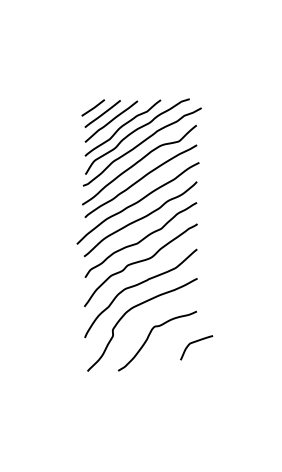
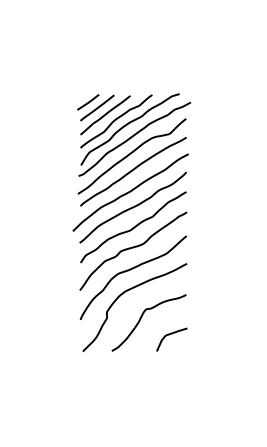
curve: (196, 342) -> (171, 334), moved

